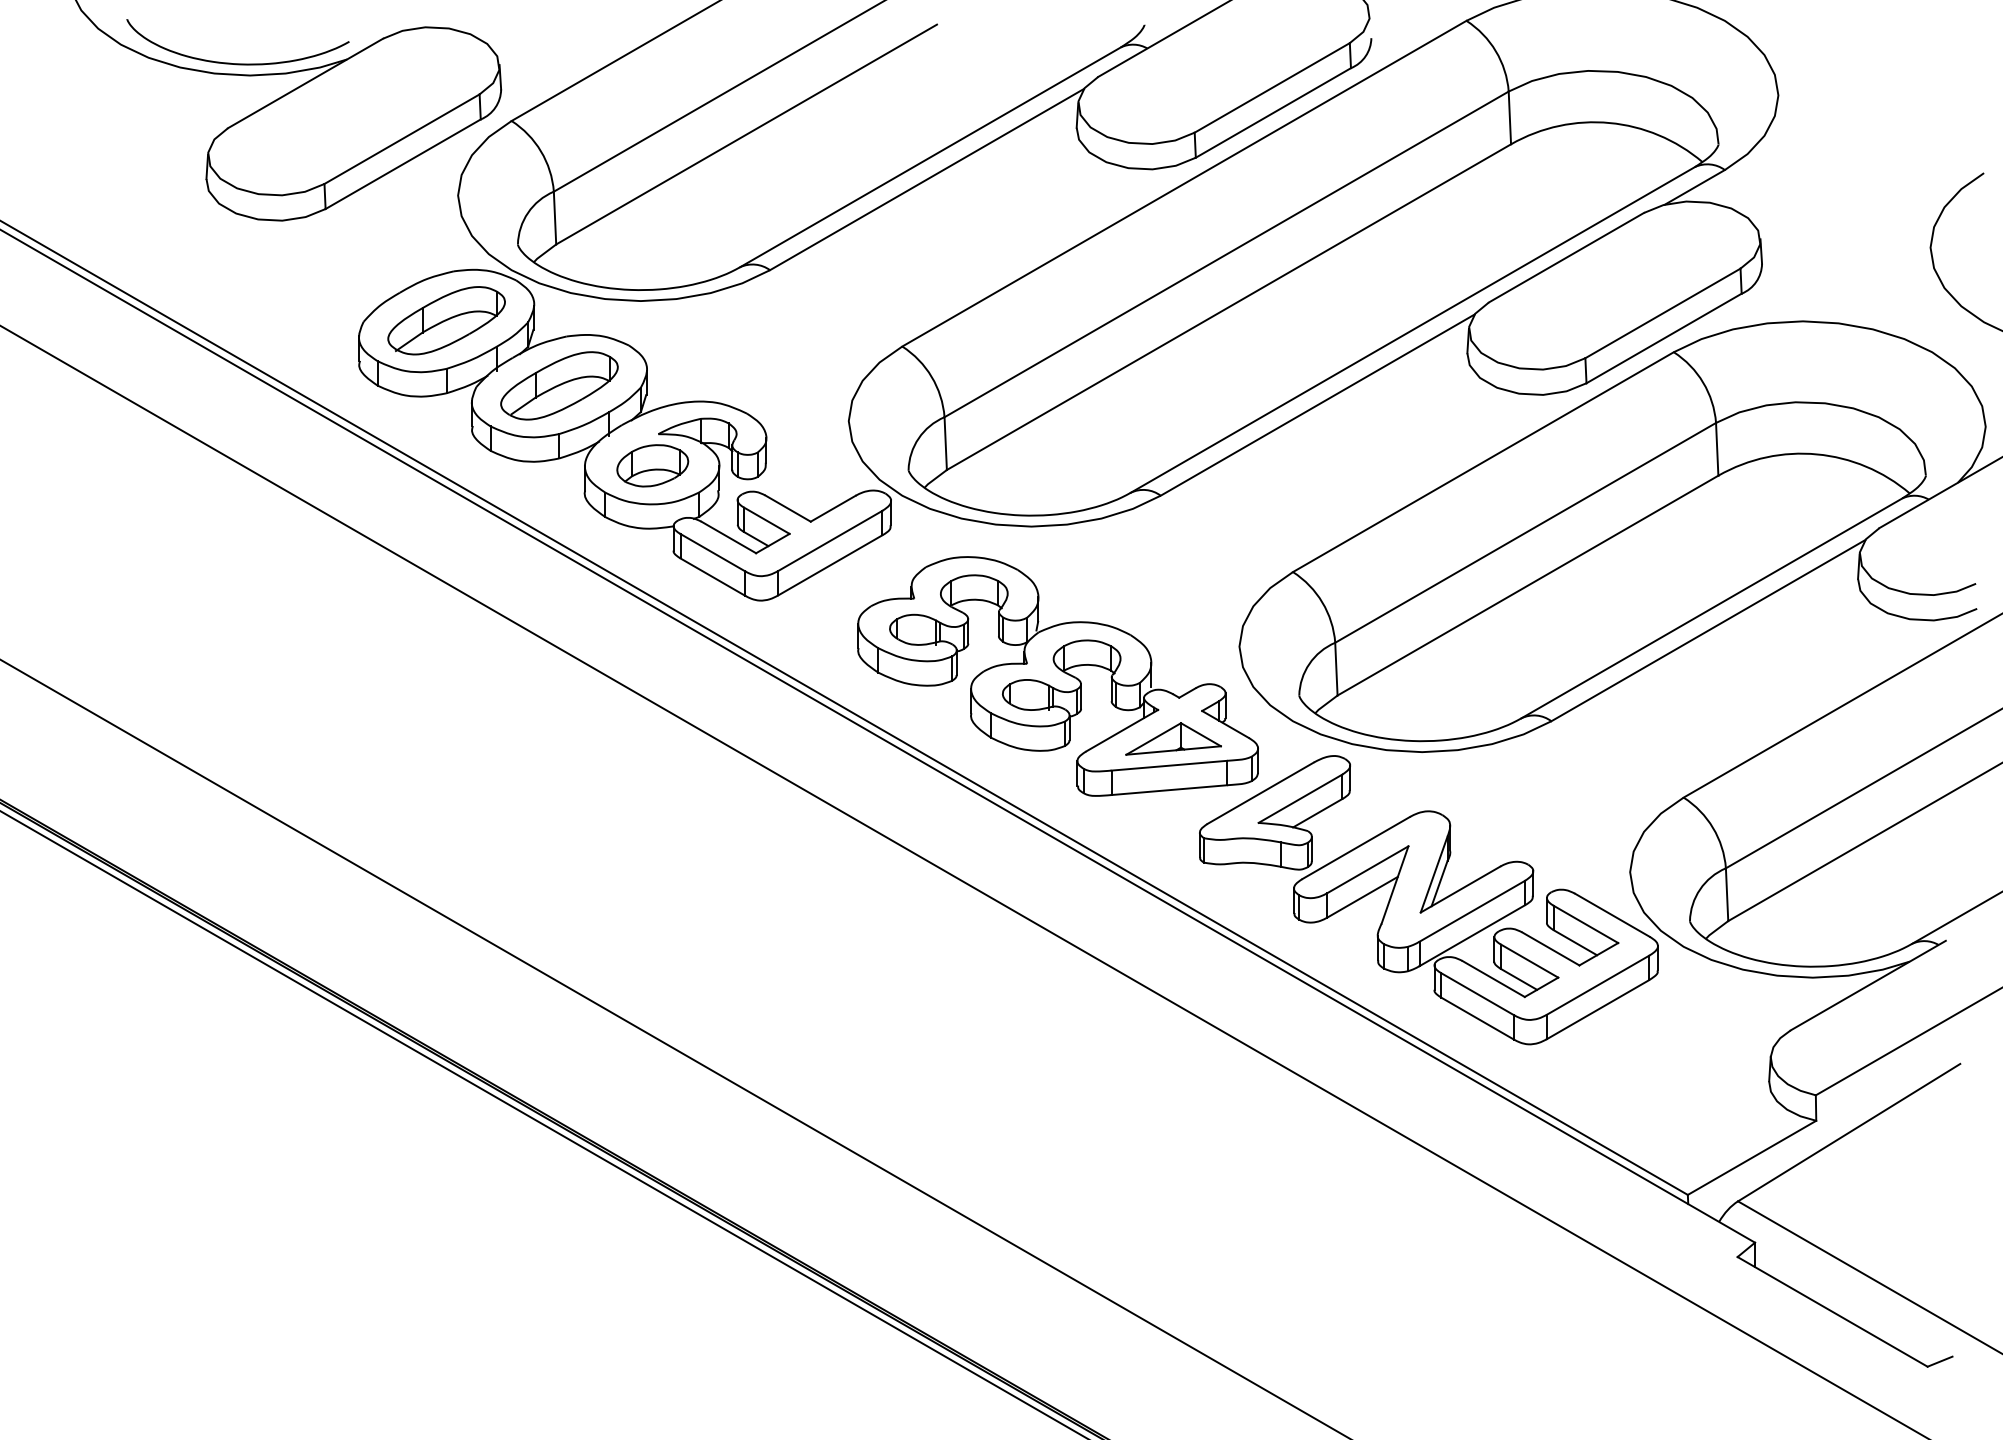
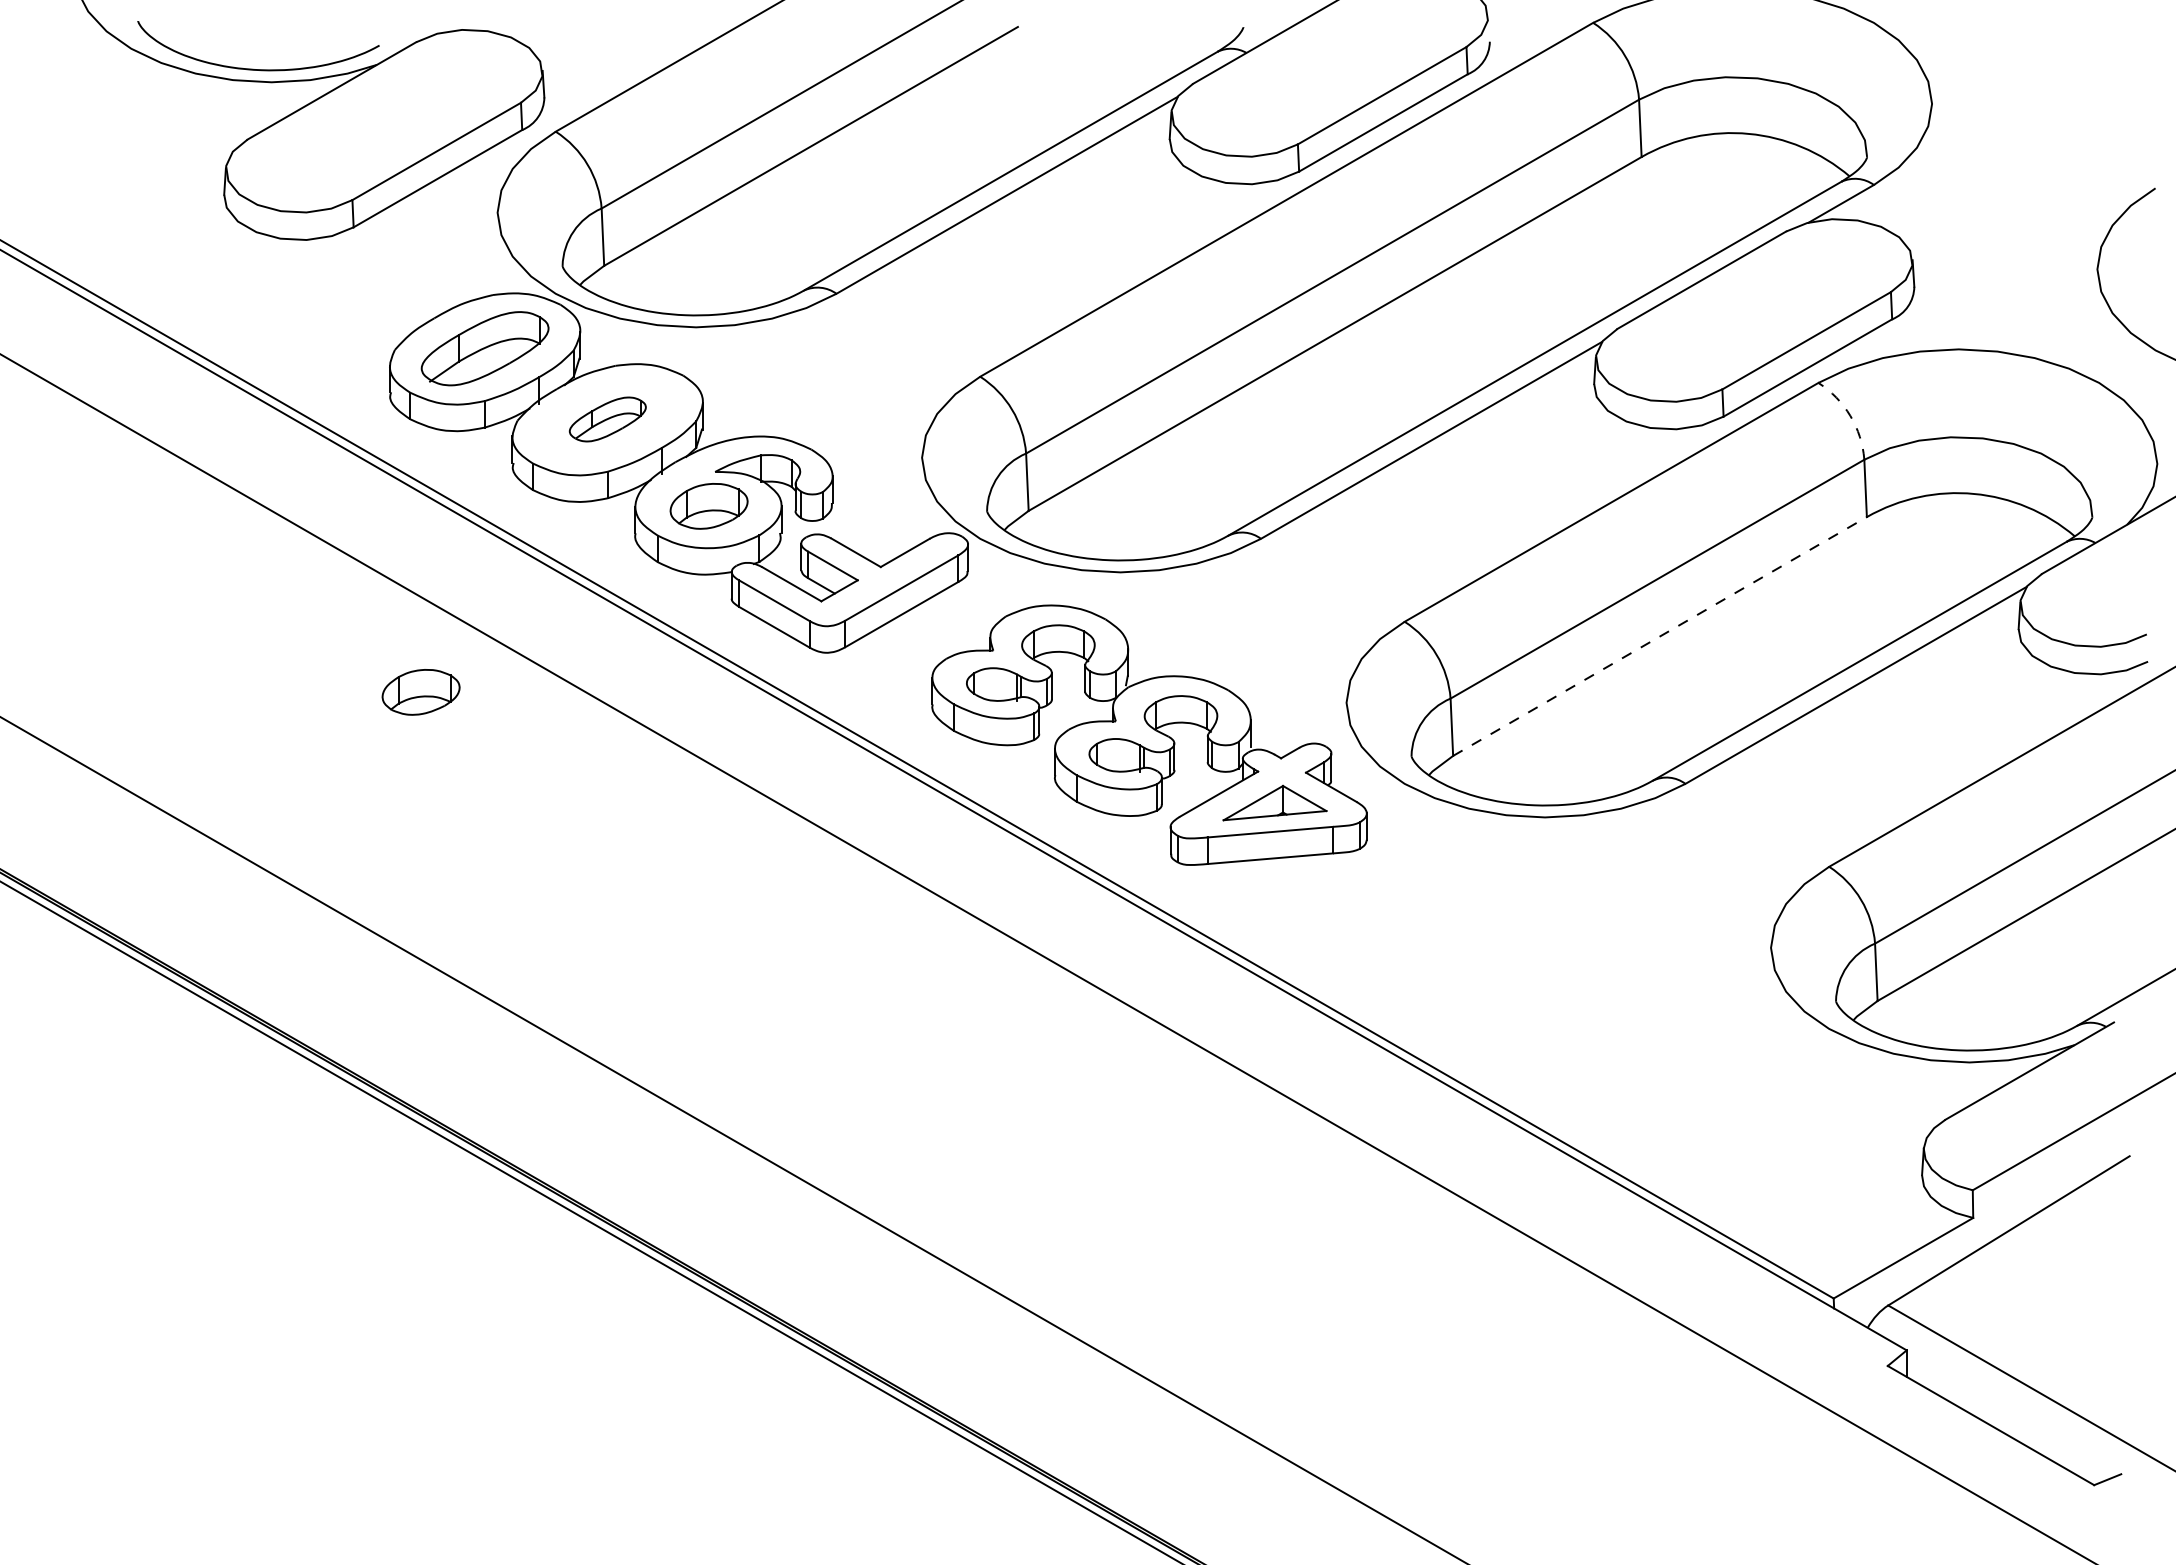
arc: (1703, 382) -> (1850, 415), solid -> dashed
part: (559, 385) -> (607, 419), size x0.6
line: (1528, 585) -> (1660, 636), solid -> dashed
part: (387, 637) -> (420, 692), added
part: (1429, 899) -> (1552, 977), removed

